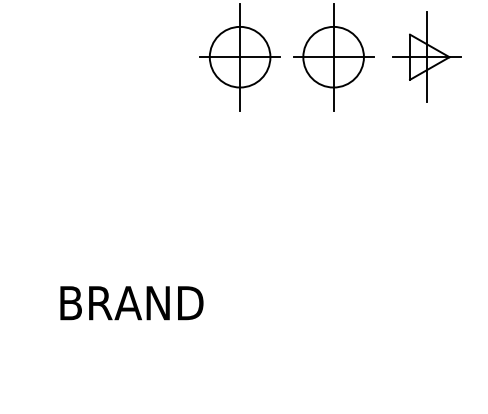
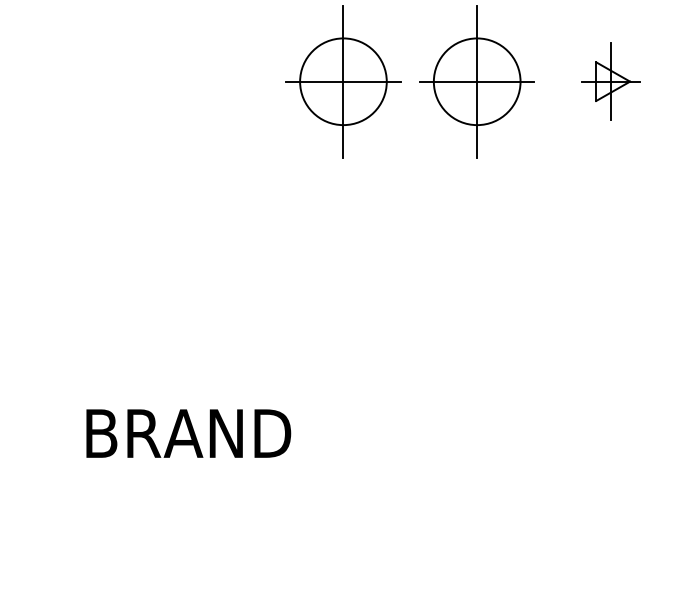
part: (426, 56) -> (610, 80), size x0.6

